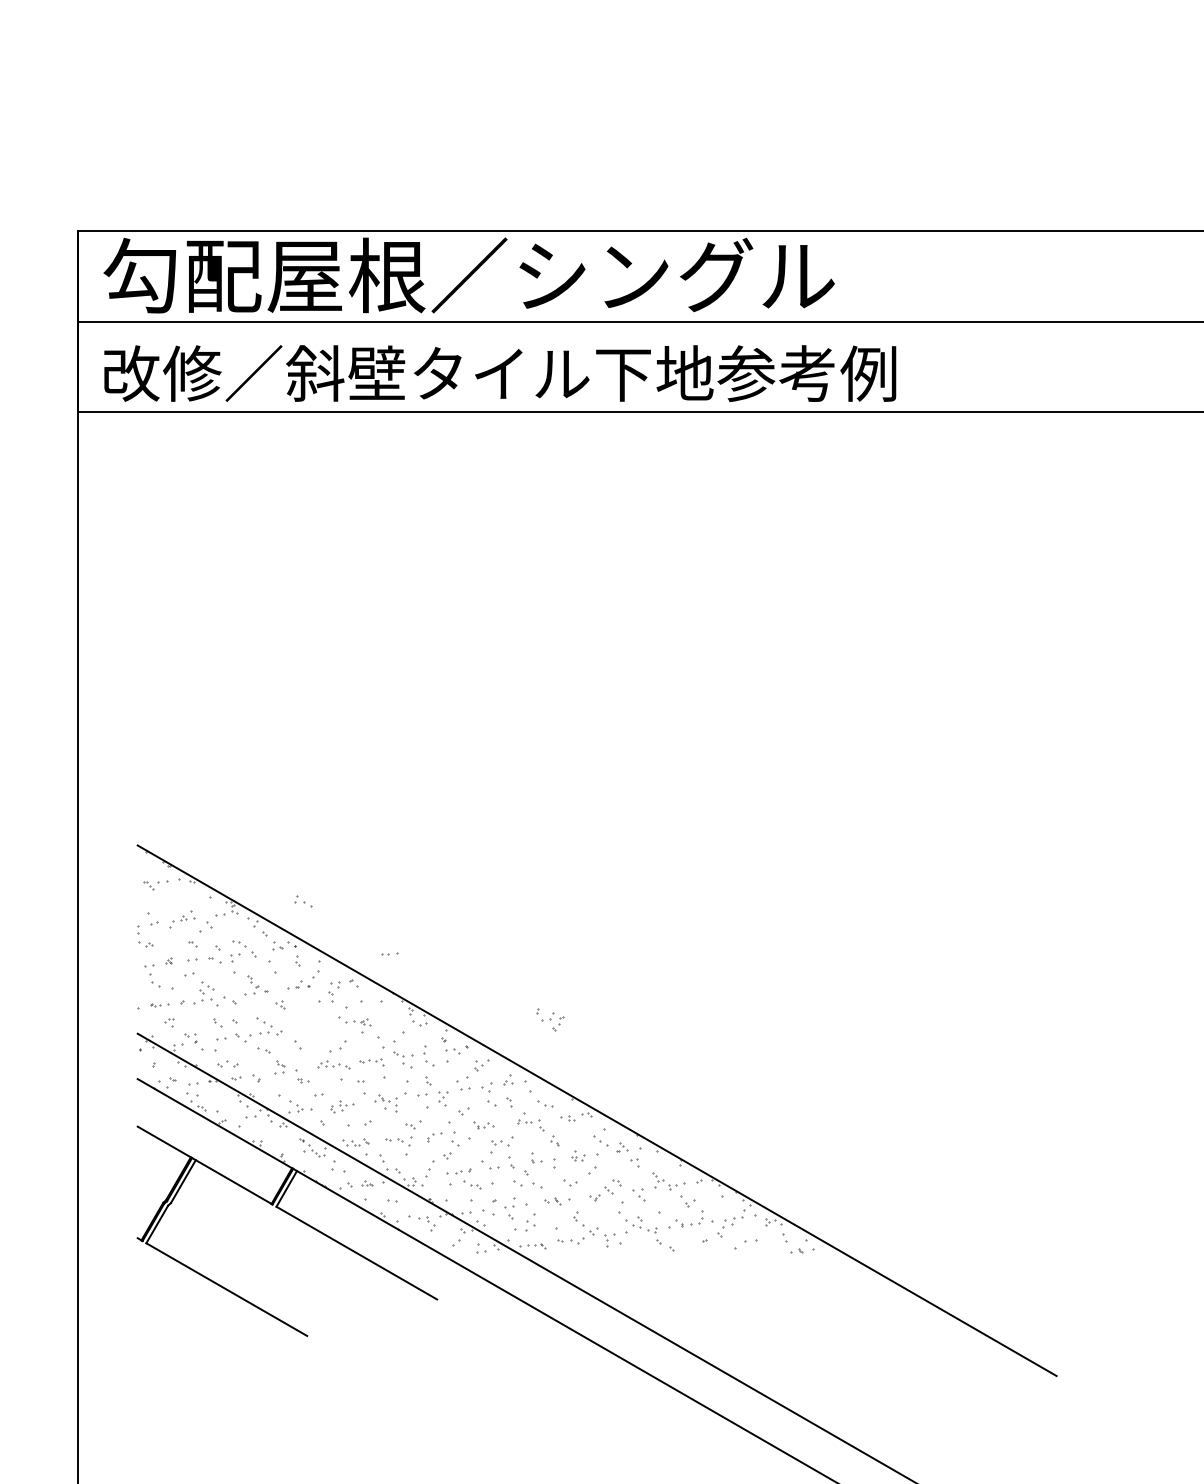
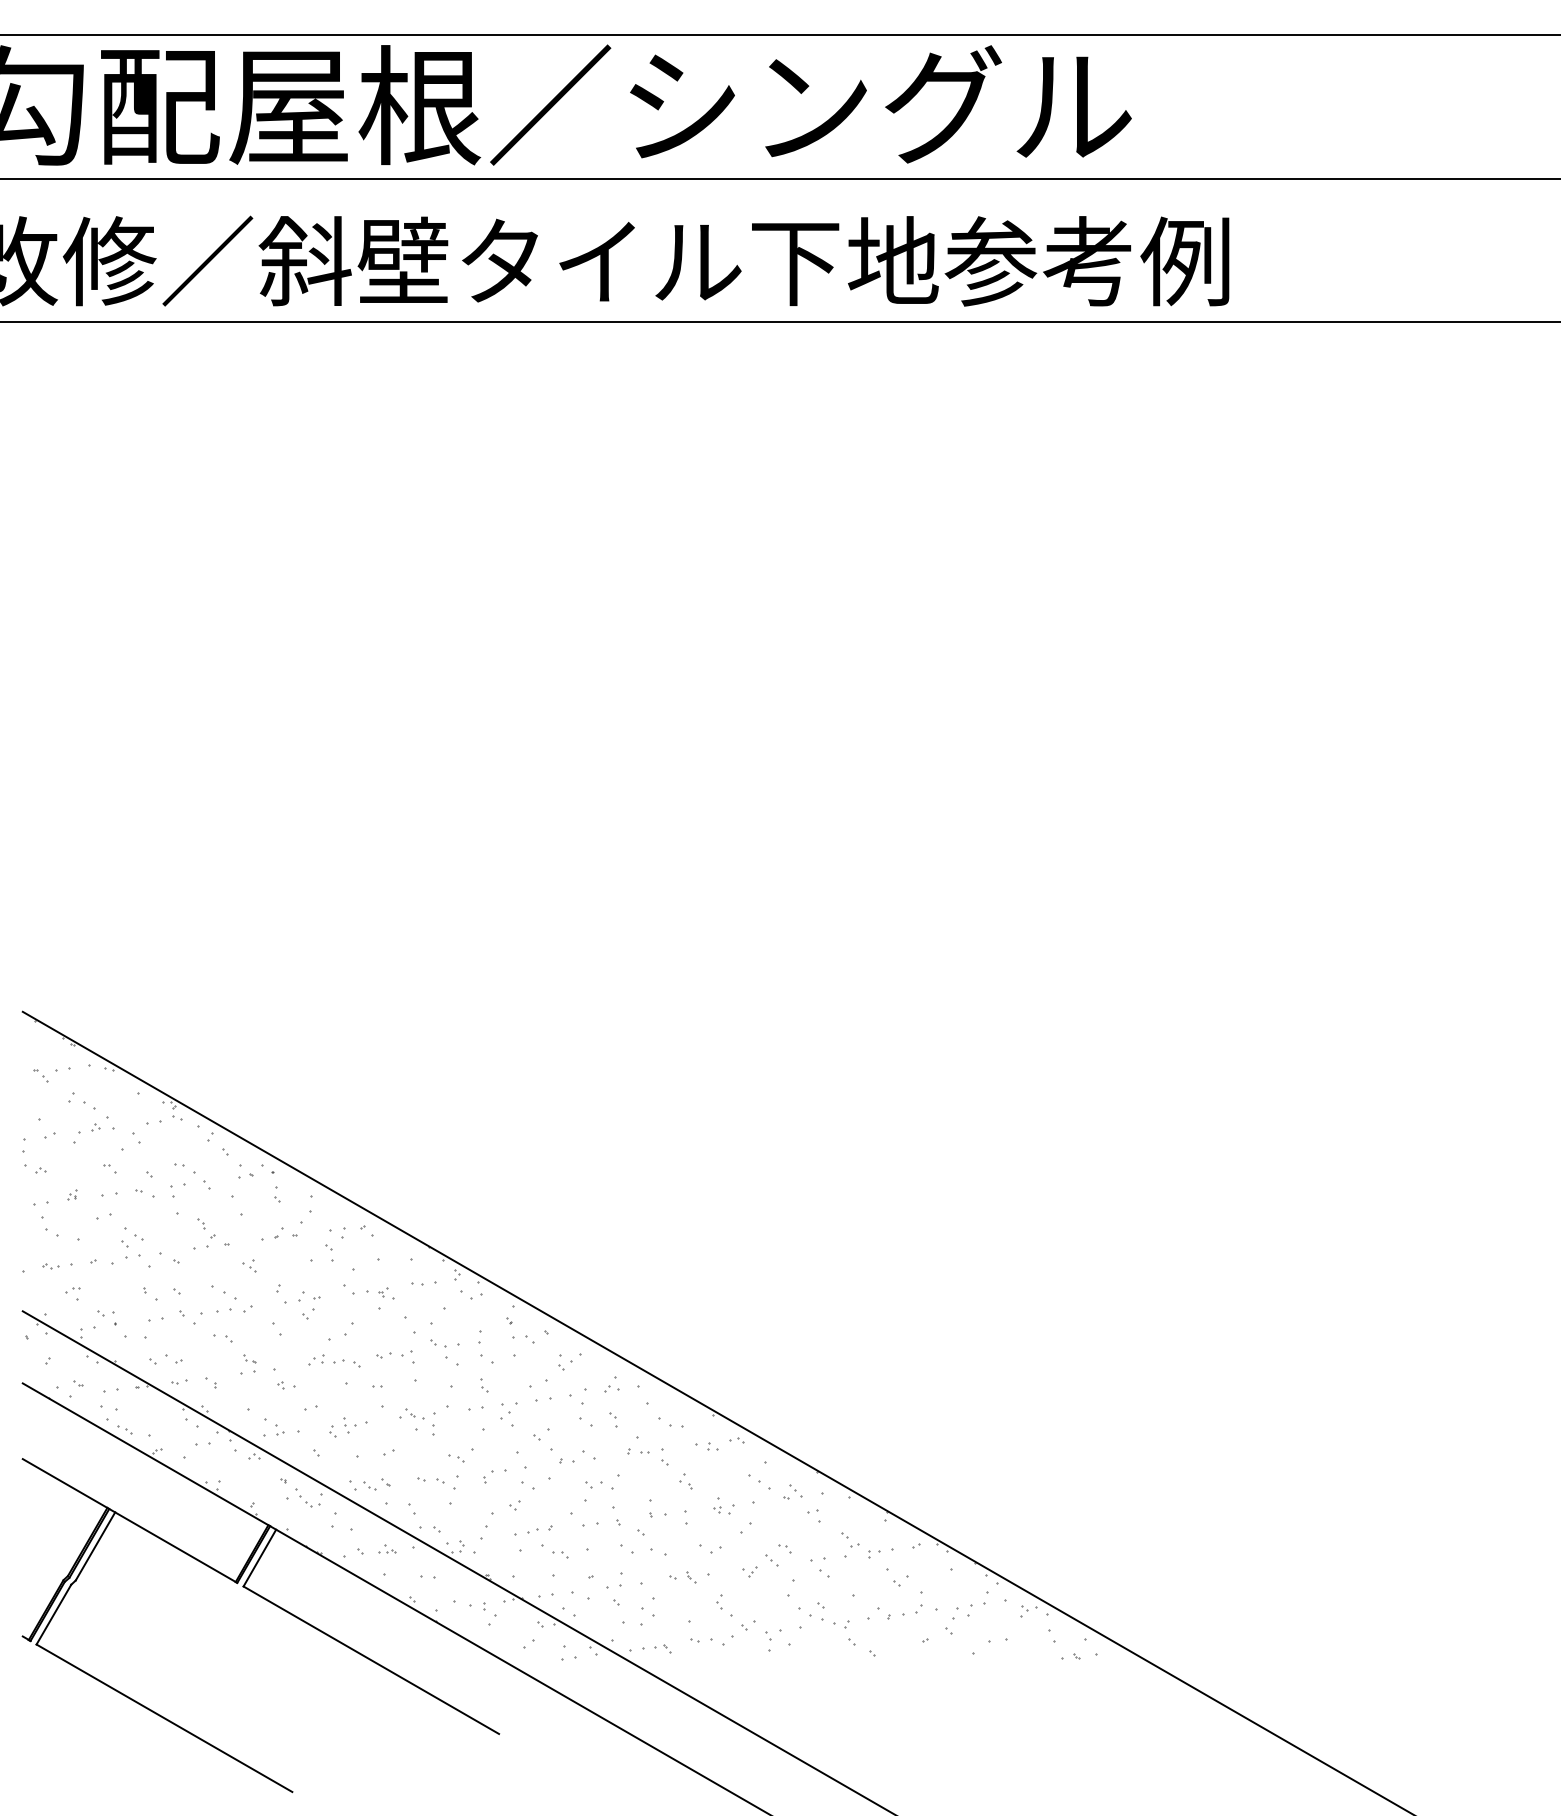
part: (303, 901) -> (82, 1100), moved
part: (389, 953) -> (423, 1282), moved
part: (550, 1019) -> (299, 1301), moved
part: (483, 1125) -> (572, 1457), size x1.43

